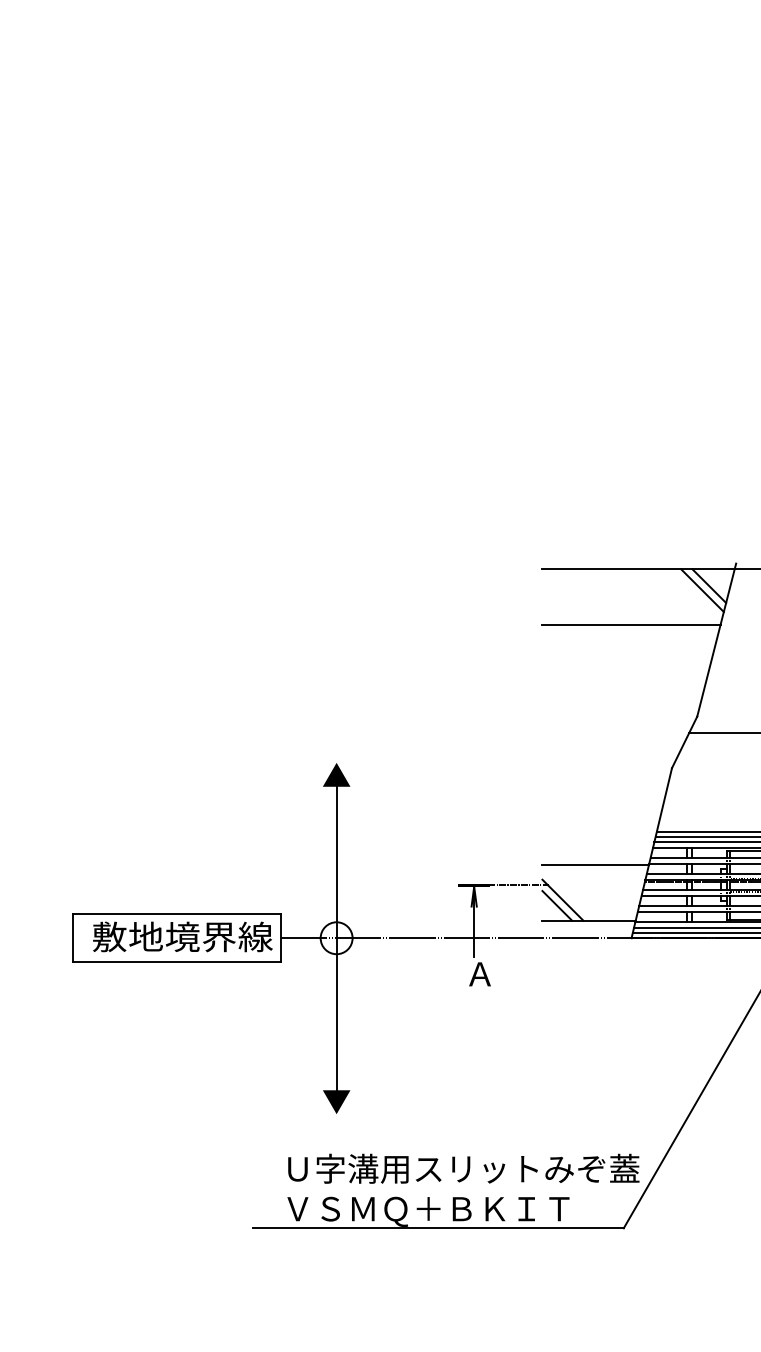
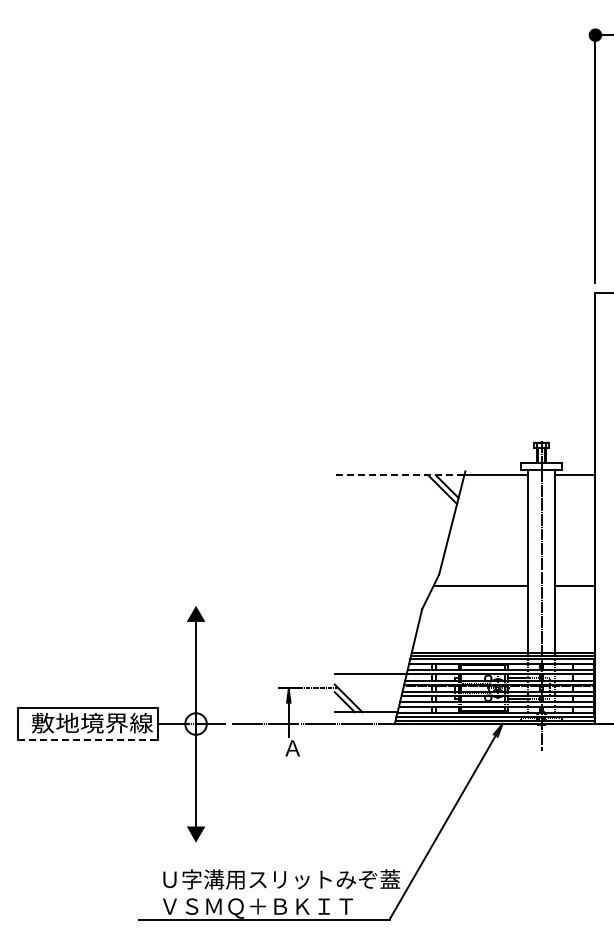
line: (638, 569) -> (399, 475), solid -> dashed
line: (631, 624) -> (394, 512), removed
line: (177, 962) -> (88, 740), solid -> dashed

